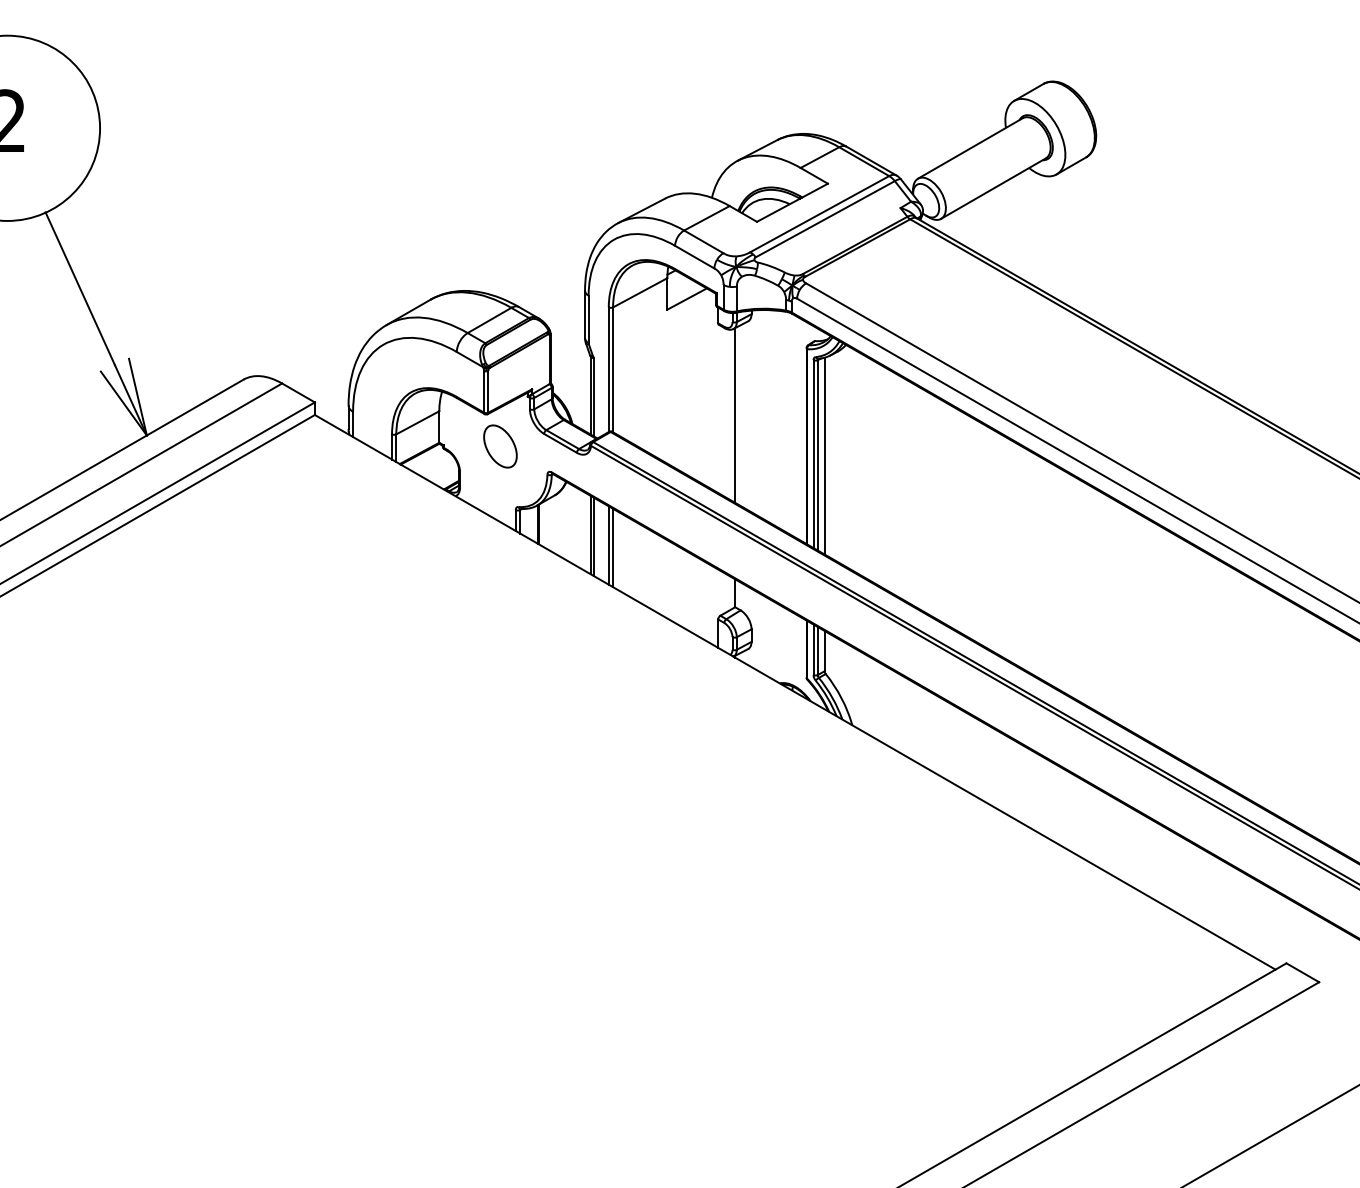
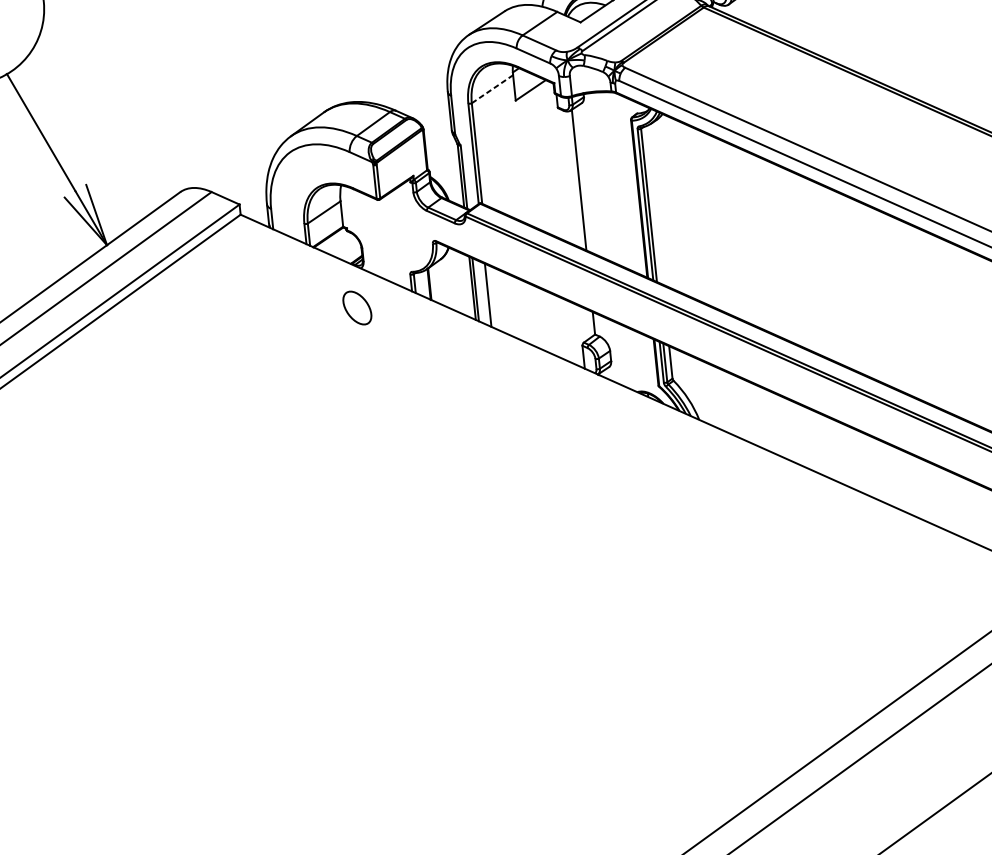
line: (640, 292) -> (492, 88), solid -> dashed
part: (500, 446) -> (357, 308), moved
line: (824, 455) -> (654, 204), removed
line: (613, 547) -> (492, 296), removed

